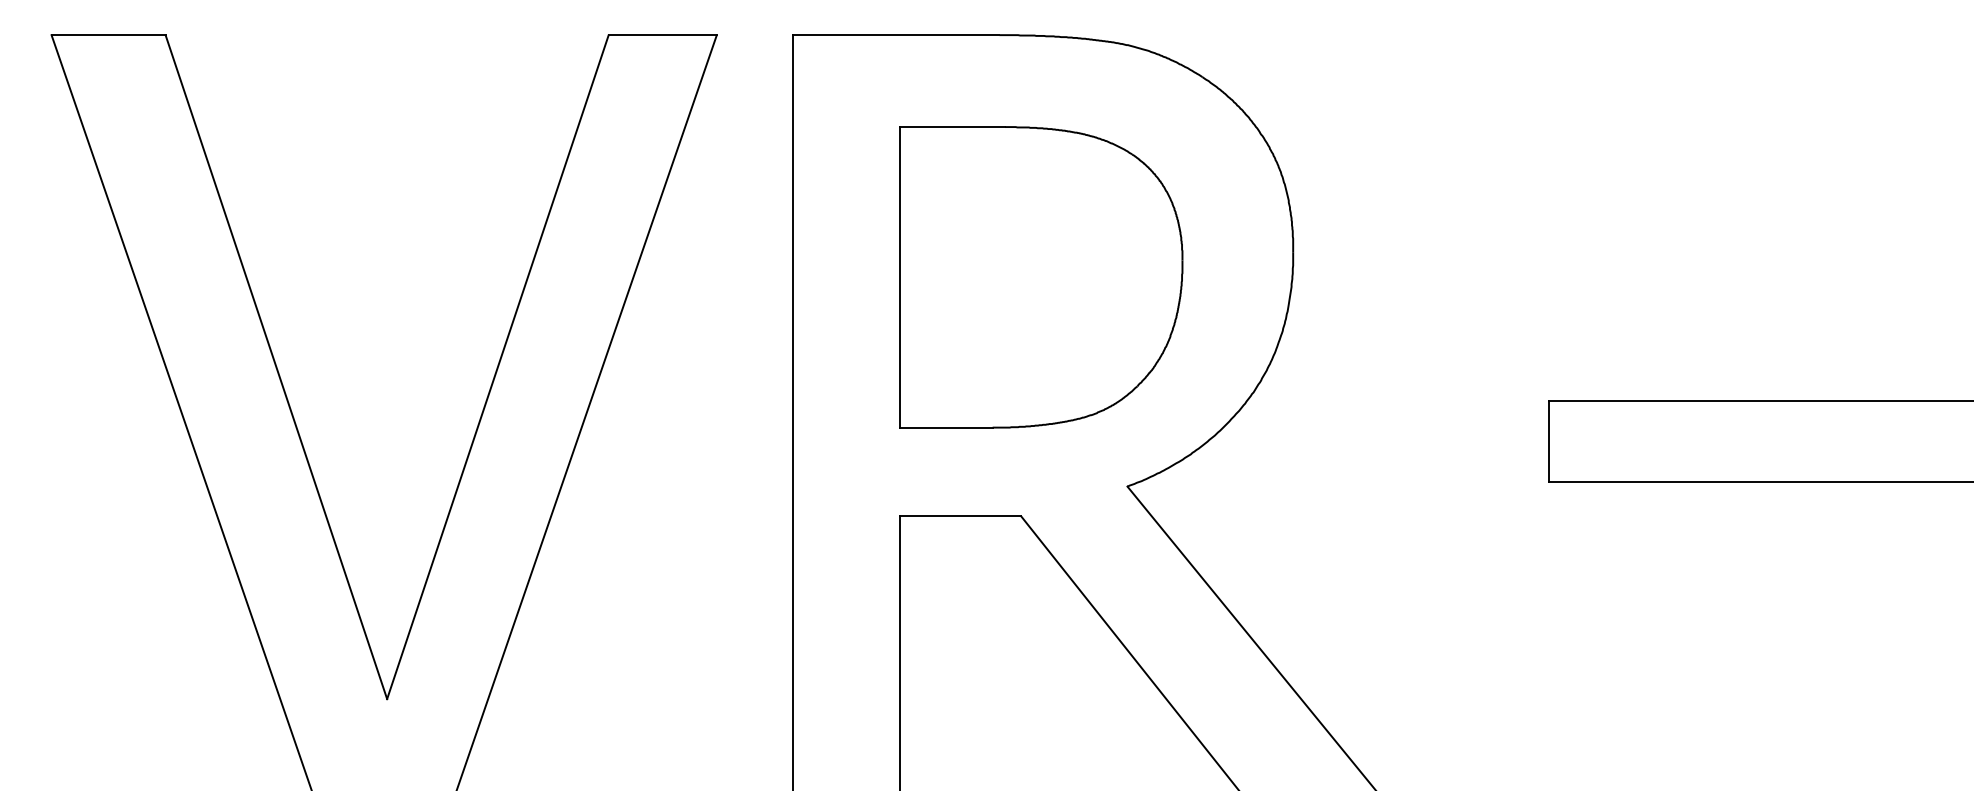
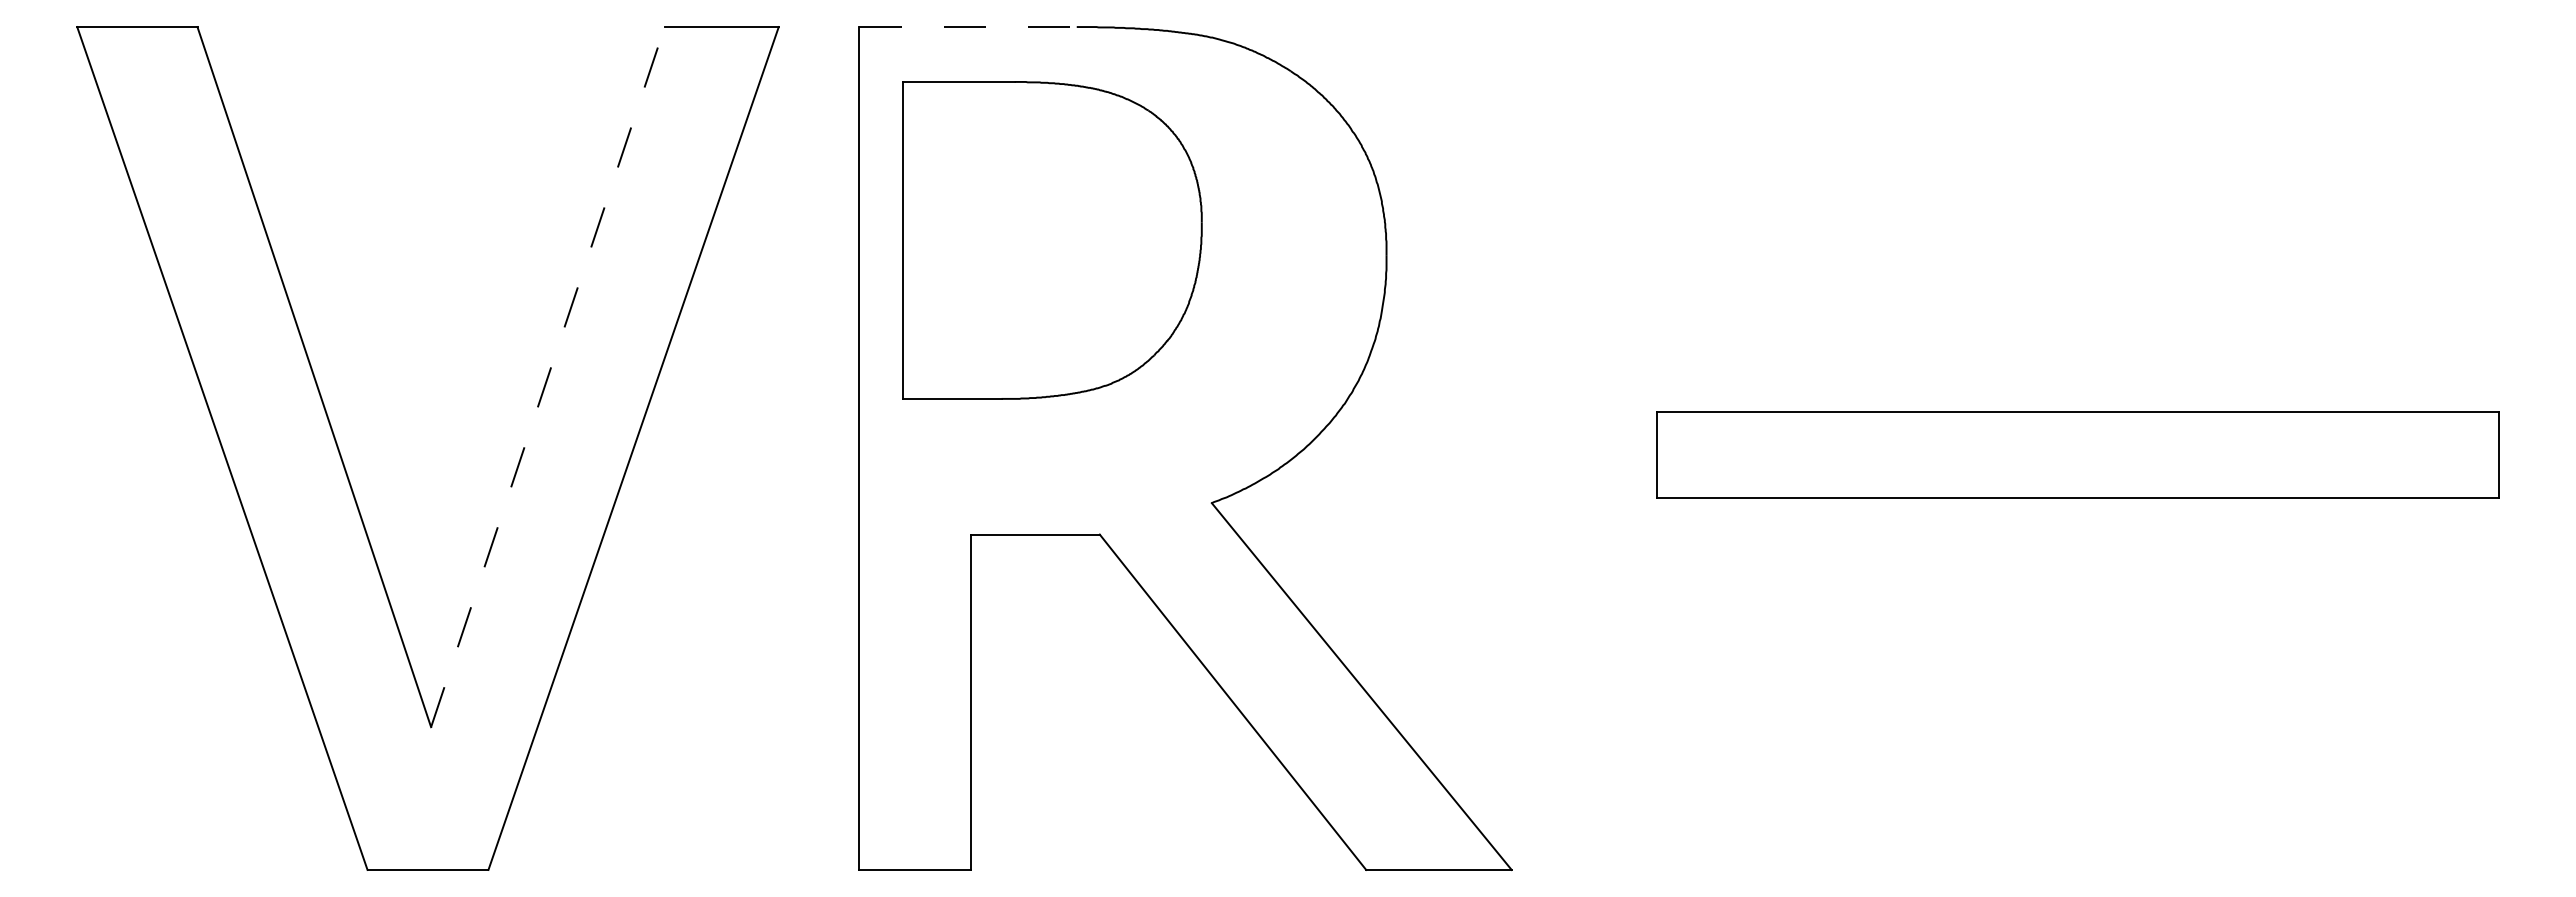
line: (895, 35) -> (967, 27), solid -> dashed
part: (1040, 277) -> (1052, 240), moved
line: (498, 366) -> (548, 376), solid -> dashed

